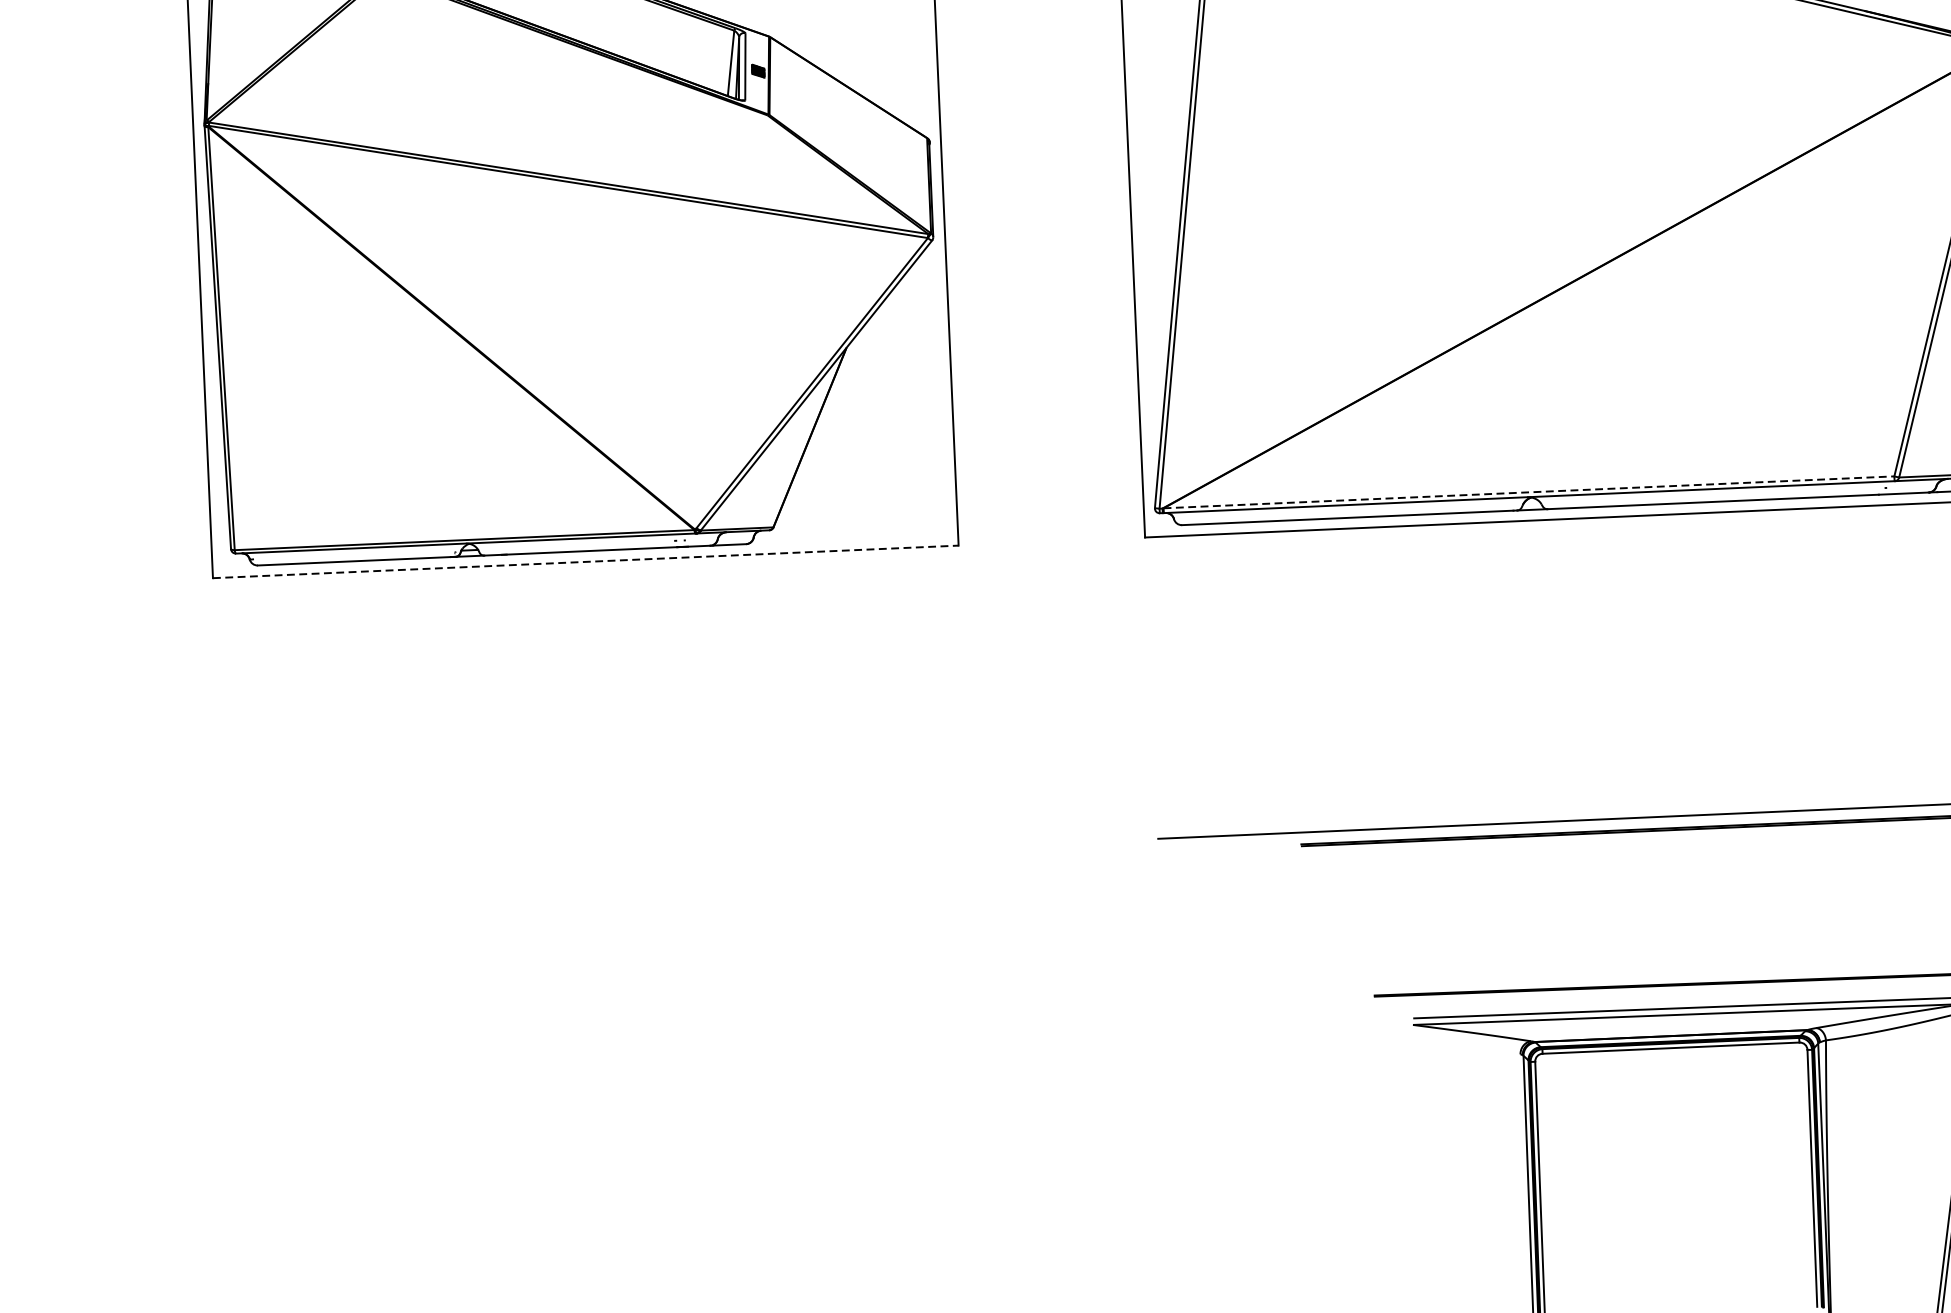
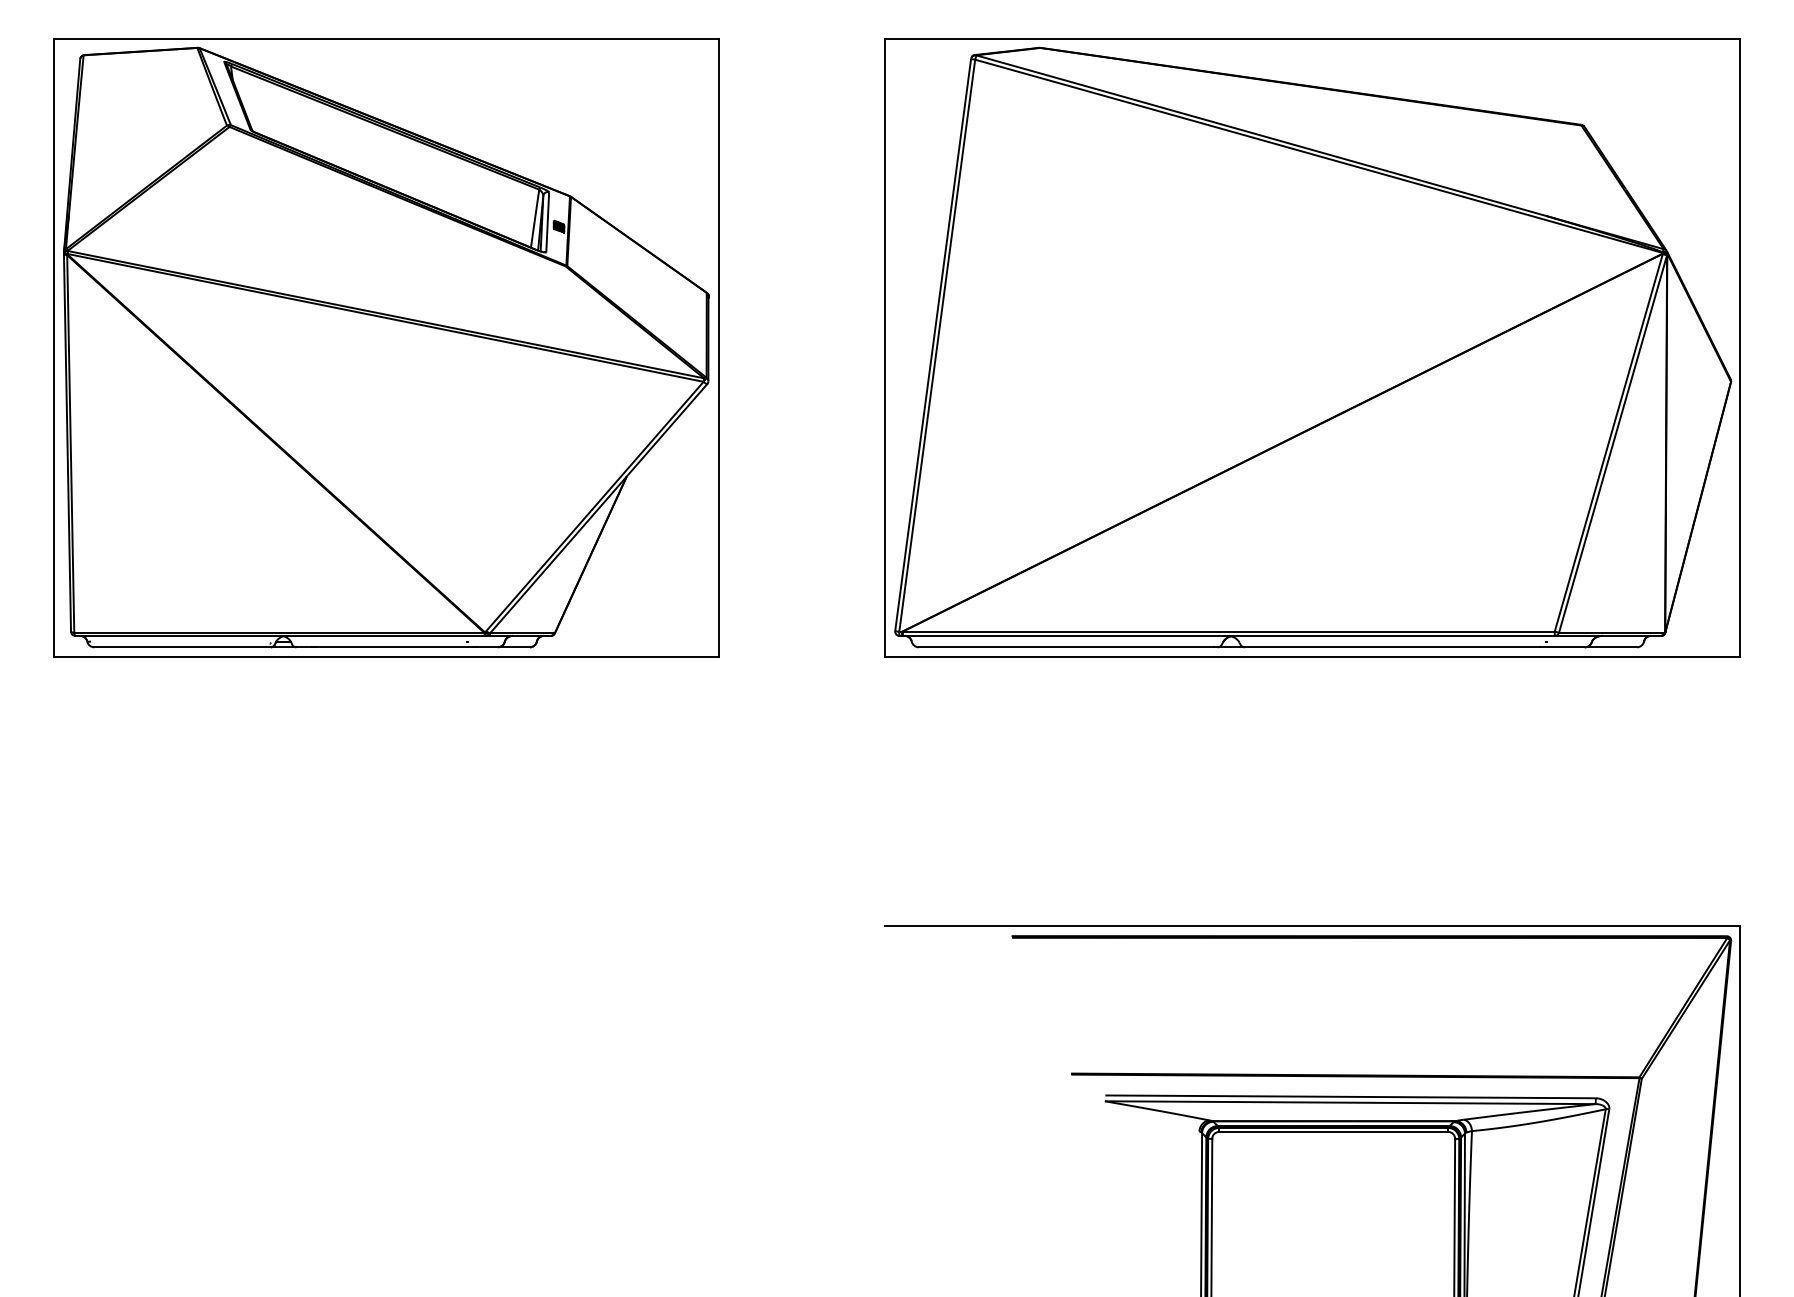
line: (1528, 492) -> (1228, 631), dashed -> solid
line: (585, 561) -> (386, 656), dashed -> solid

